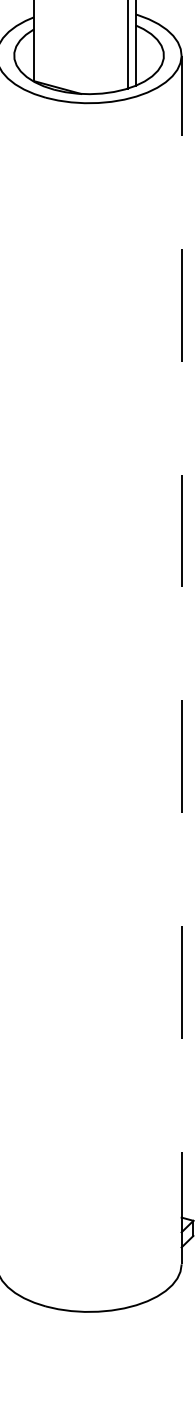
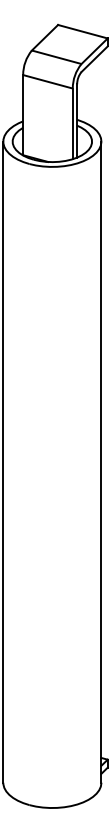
line: (181, 660) -> (101, 462), dashed -> solid

